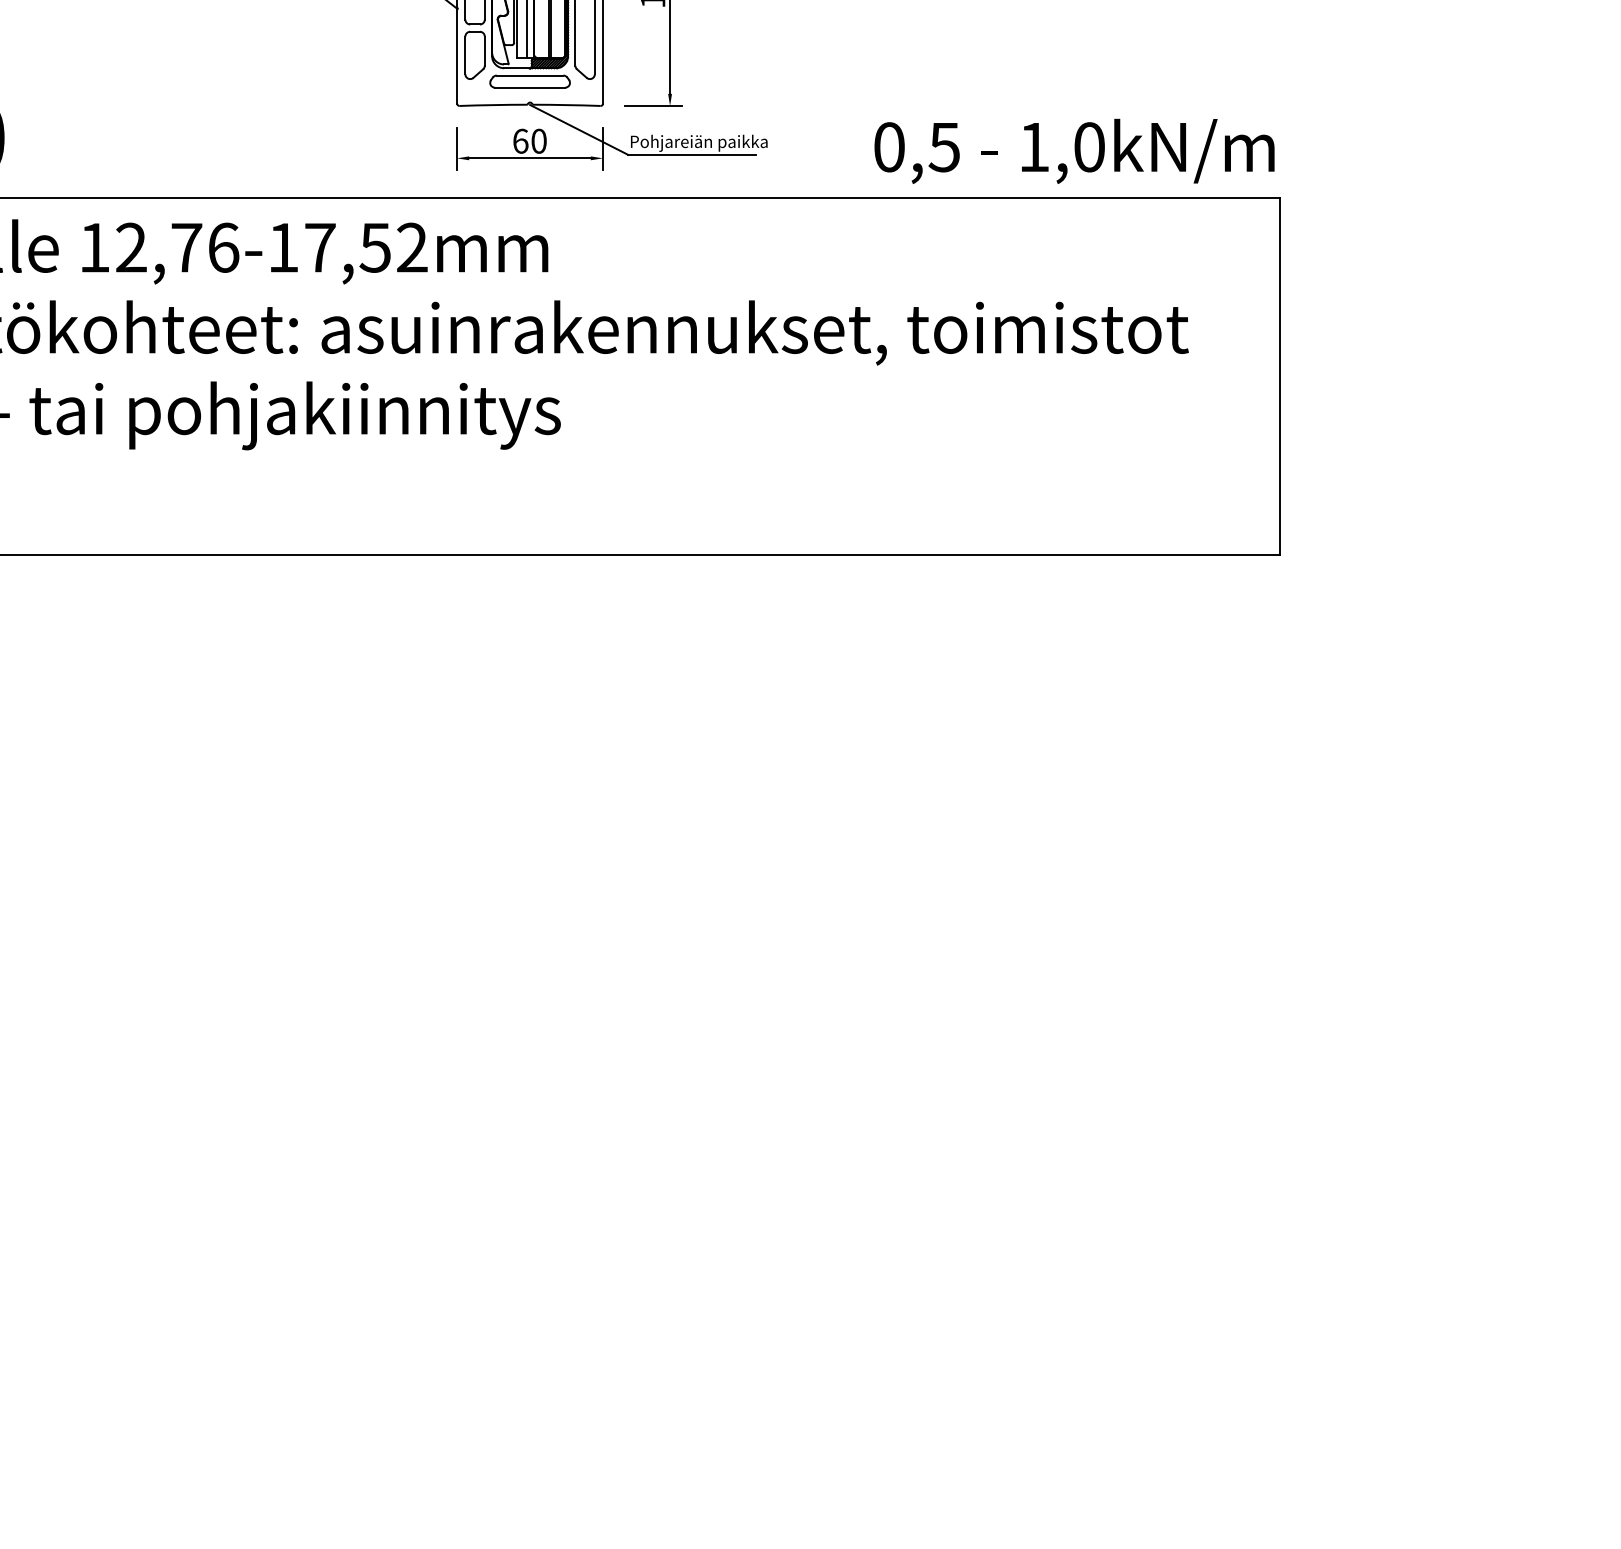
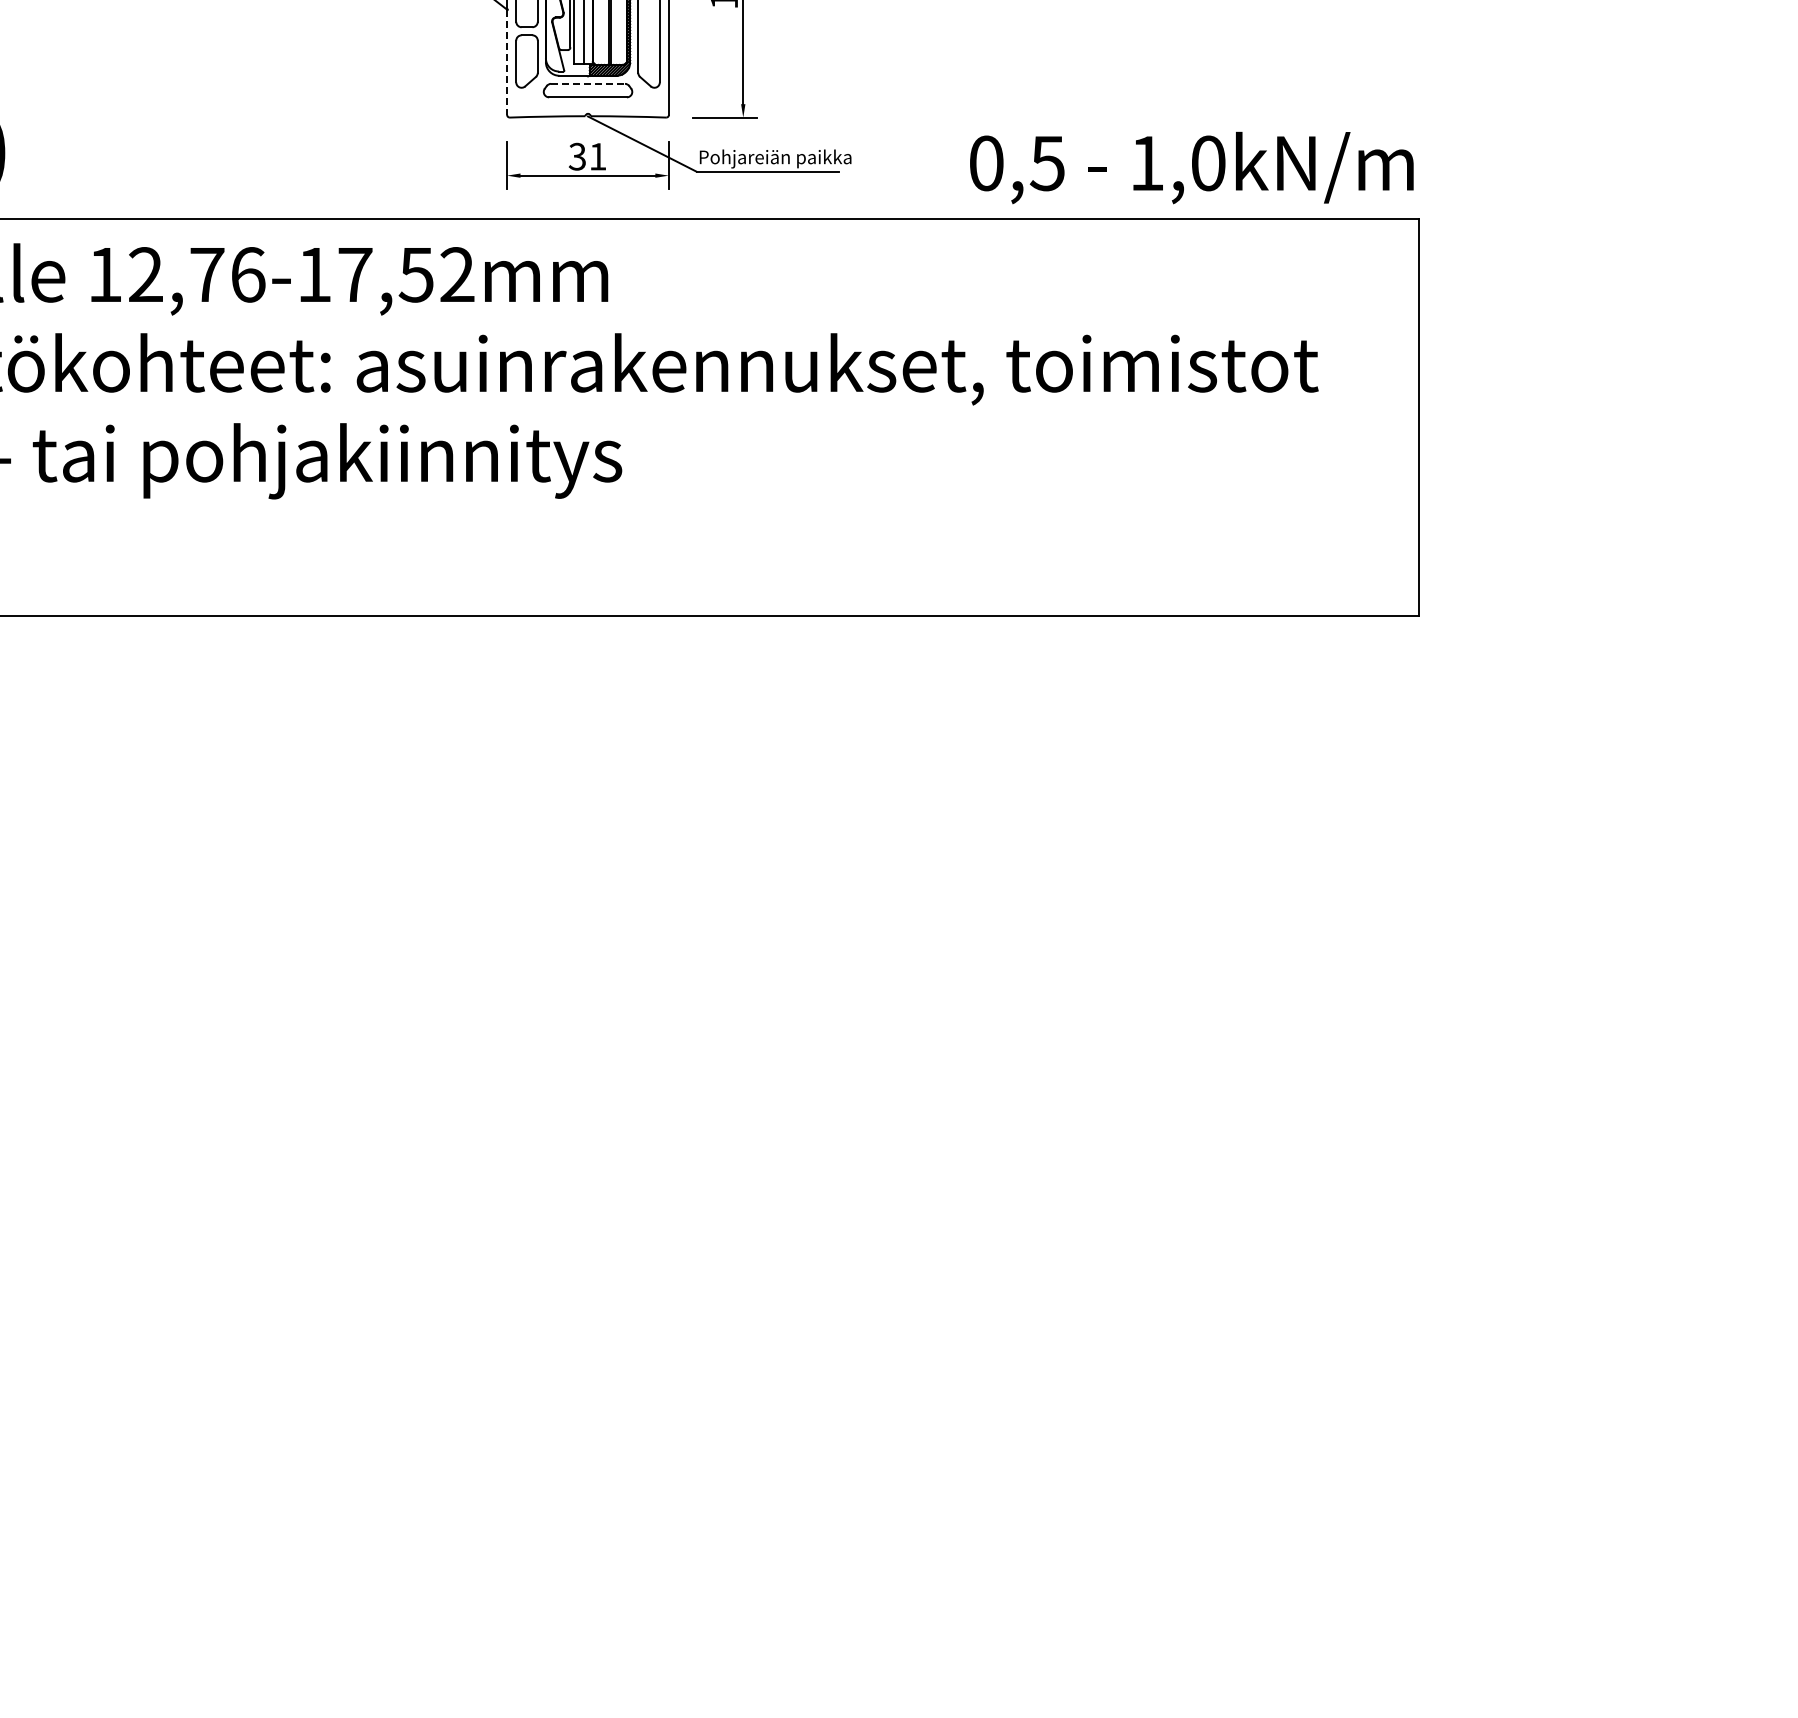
line: (457, 57) -> (507, 63), solid -> dashed
line: (530, 75) -> (588, 83), solid -> dashed
text: (529, 141) -> (587, 156), 60 -> 31

